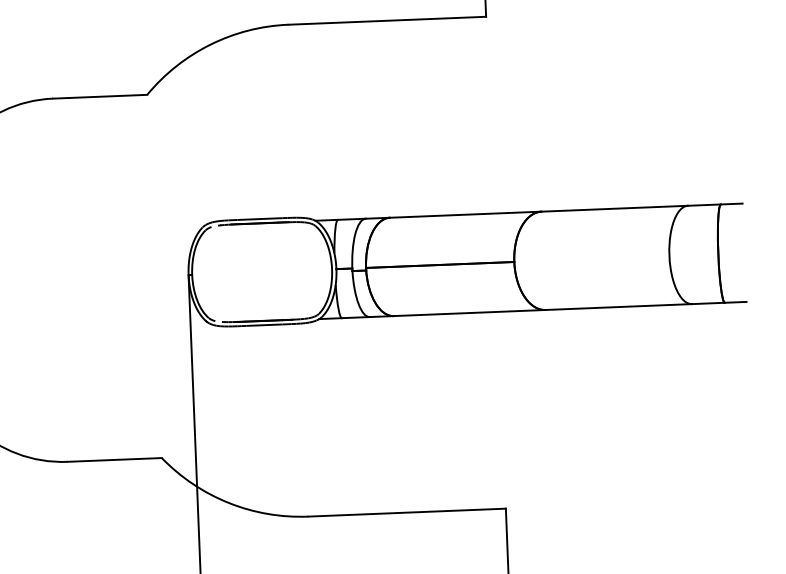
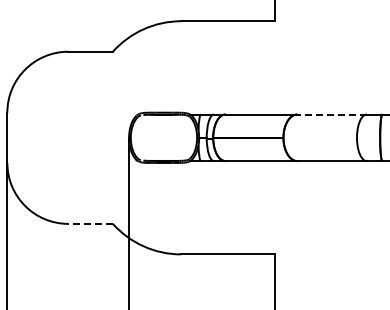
line: (615, 208) -> (332, 114), solid -> dashed
line: (114, 459) -> (90, 223), solid -> dashed

